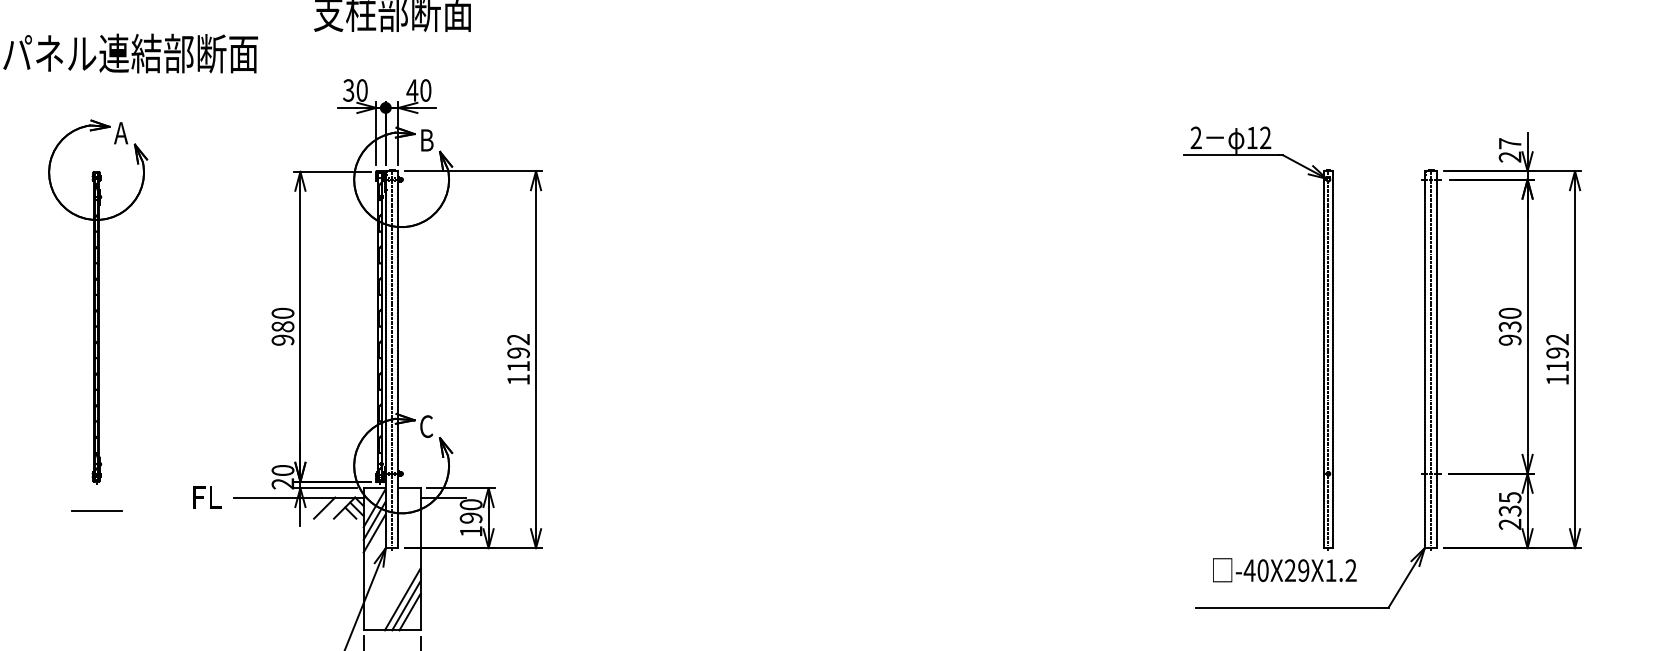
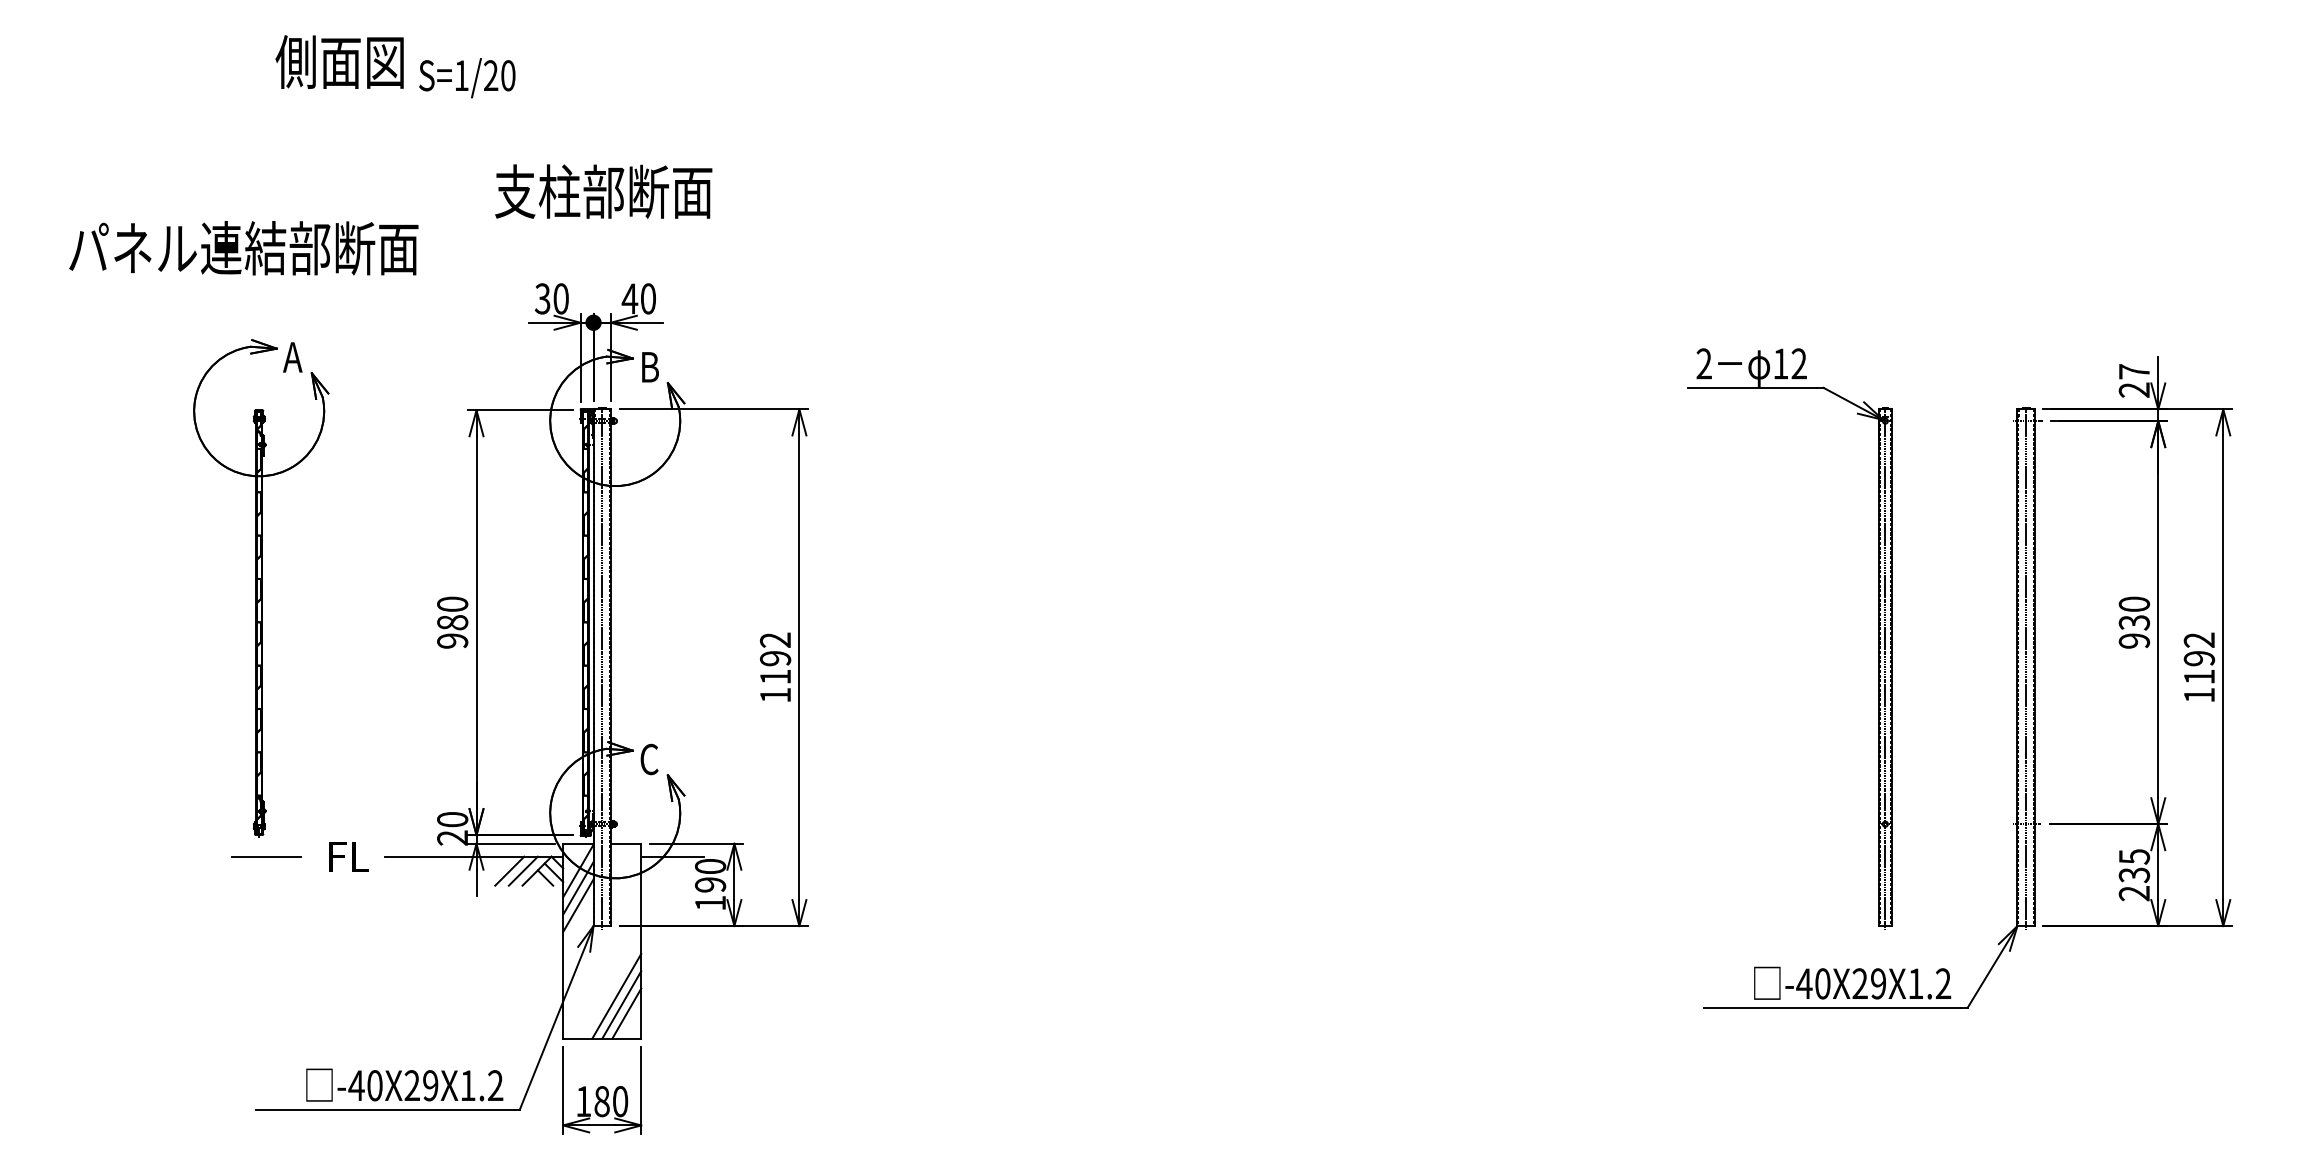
part: (98, 301) -> (261, 588), moved
line: (333, 507) -> (522, 870), added
line: (96, 510) -> (266, 856), moved
text: (1284, 569) -> (1852, 982), moved

